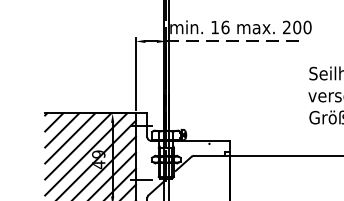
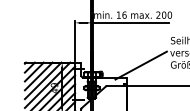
line: (236, 40) -> (130, 22), dashed -> solid
line: (254, 118) -> (140, 65), added

